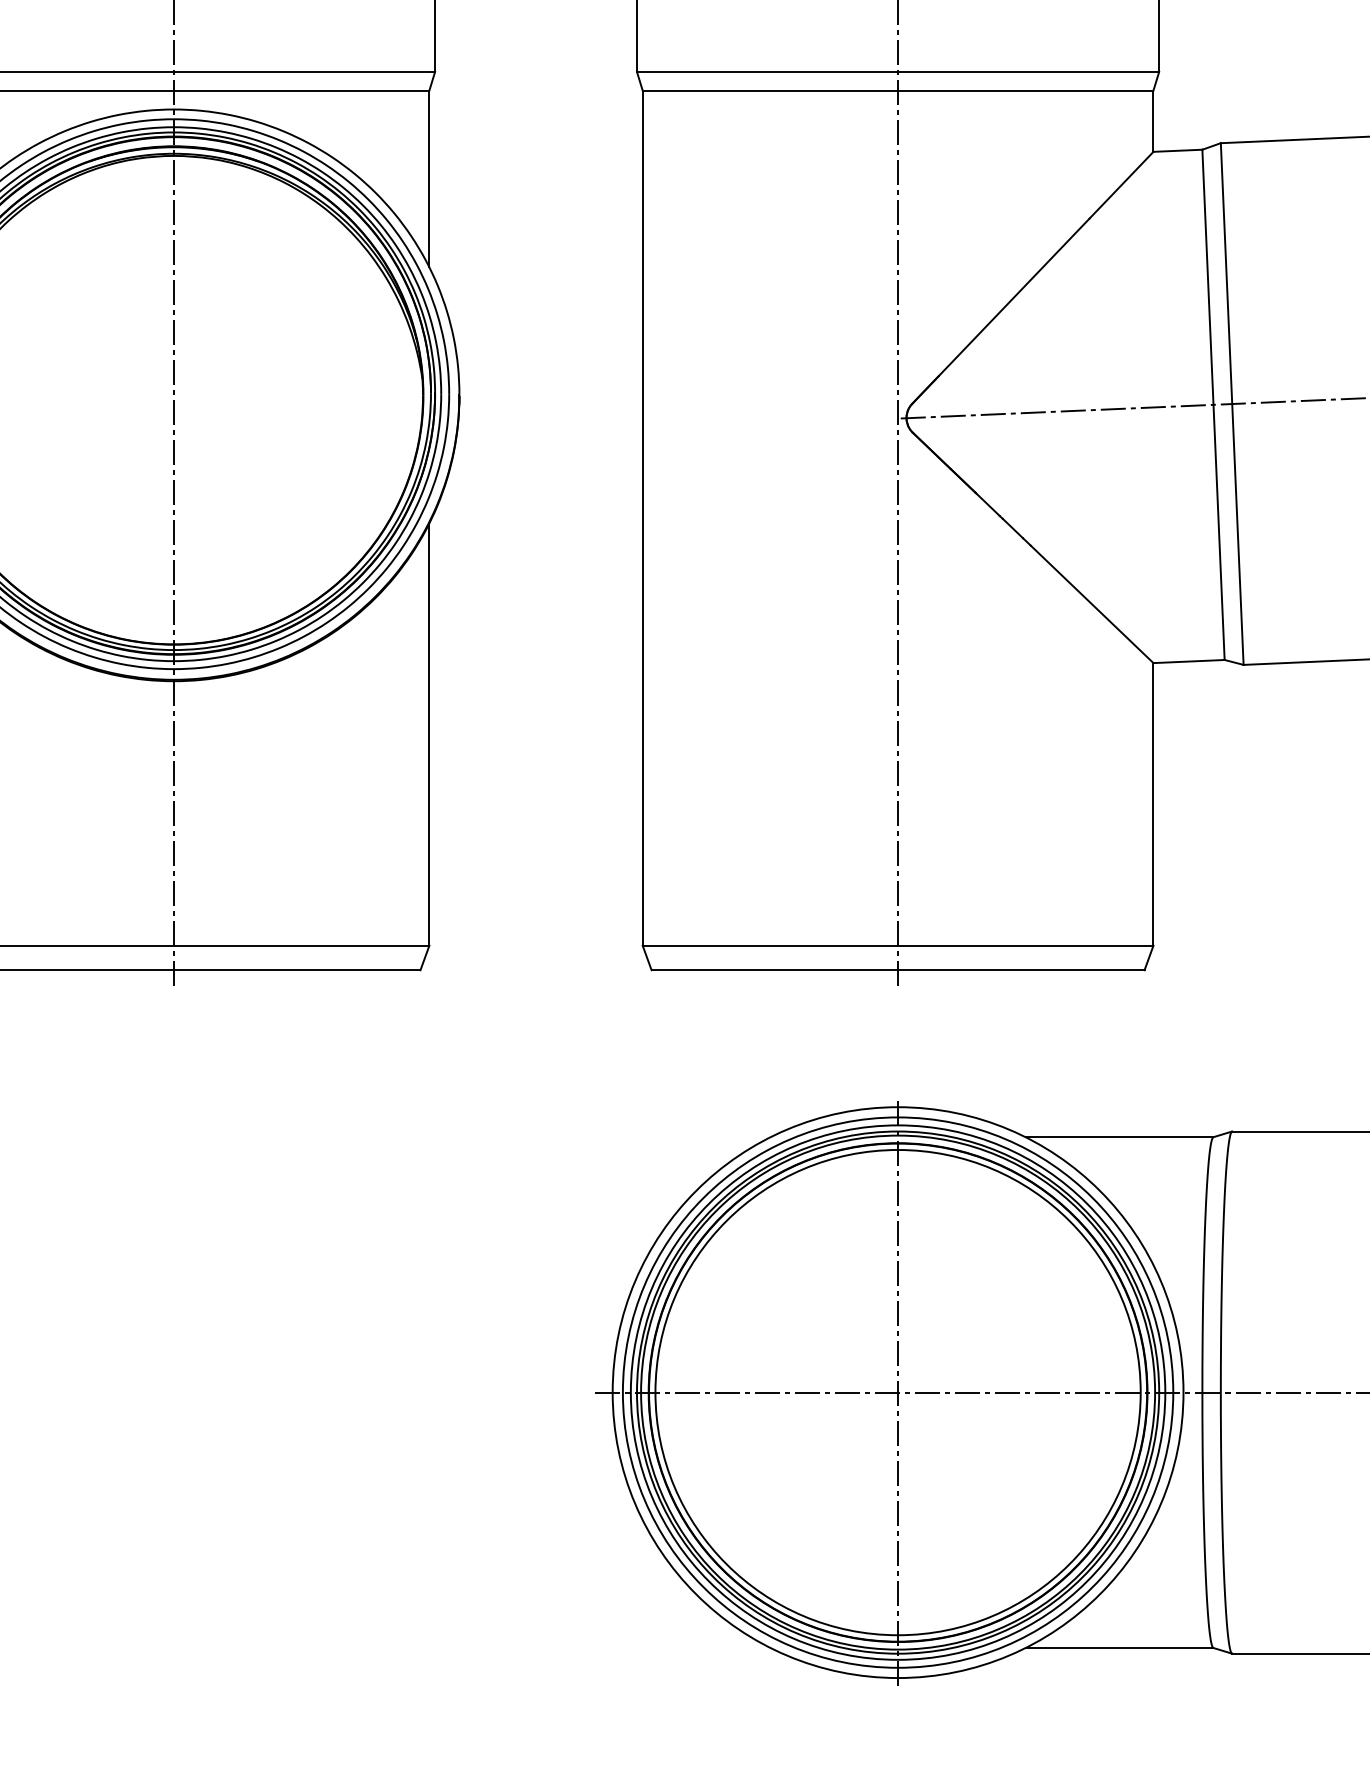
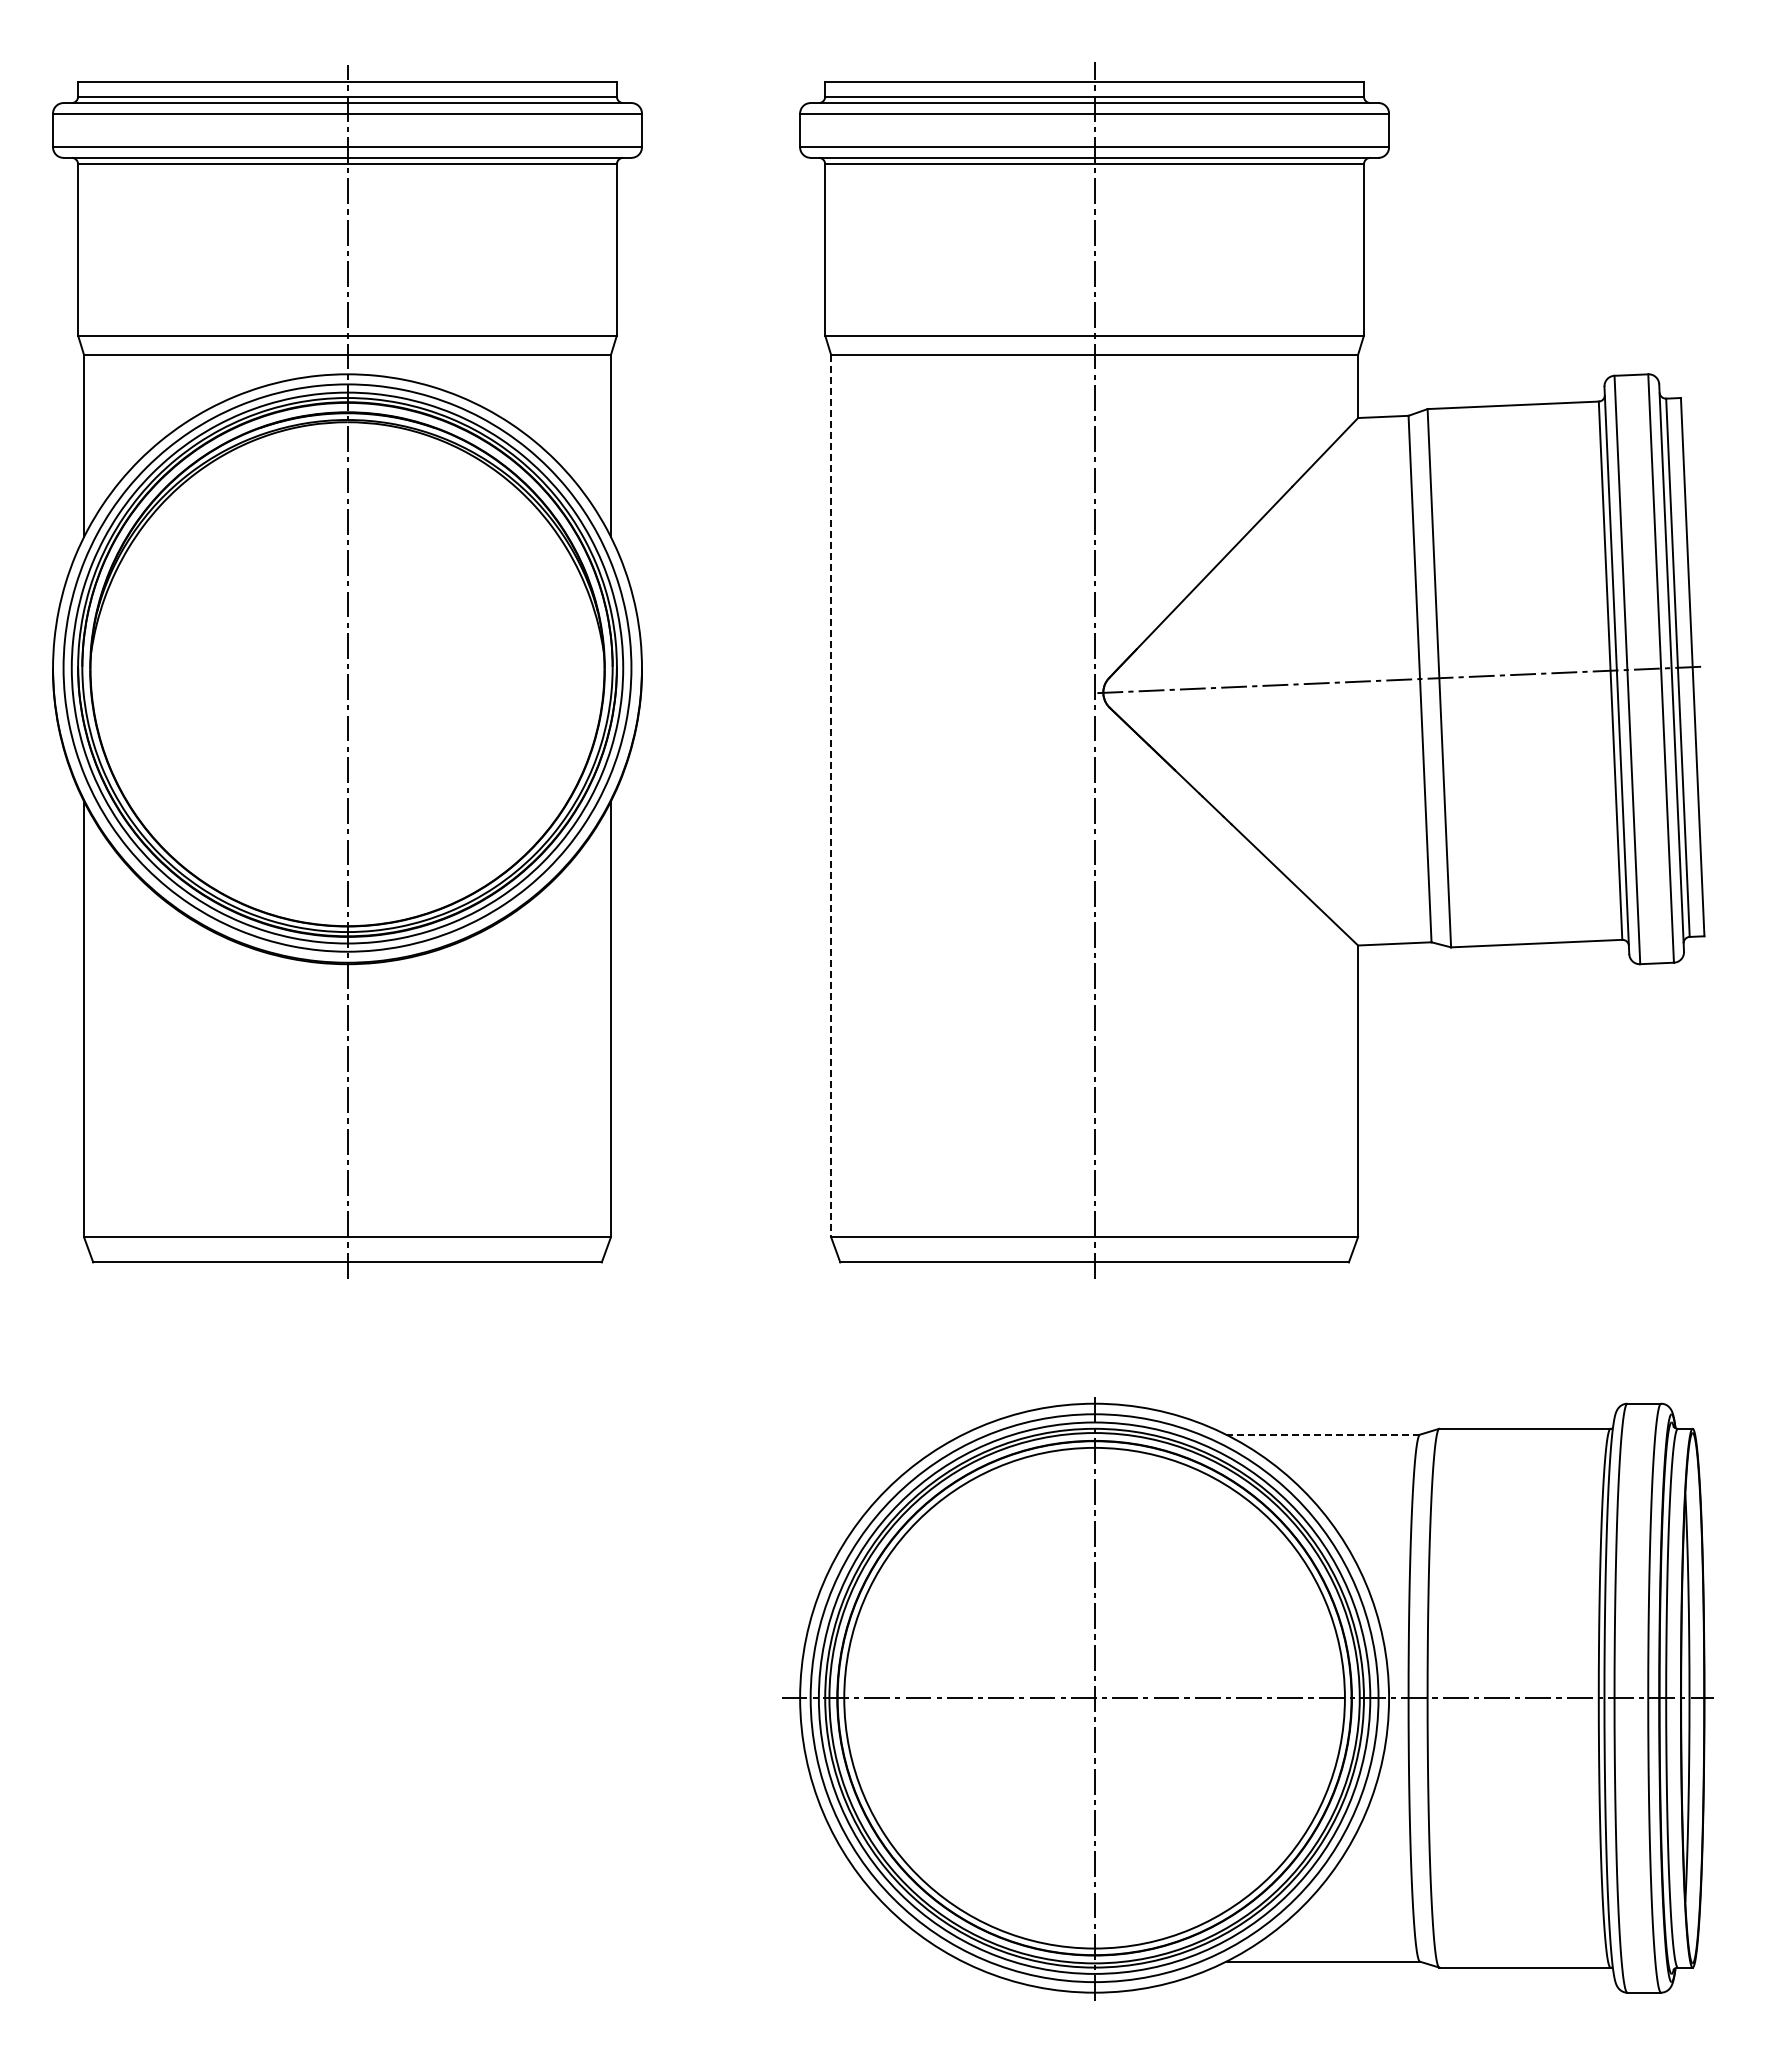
line: (643, 518) -> (831, 796), solid -> dashed
line: (1119, 1137) -> (1323, 1434), solid -> dashed

